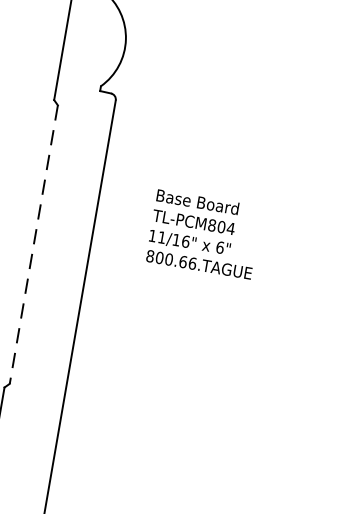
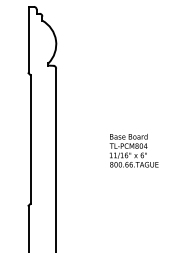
text: (202, 233) -> (133, 150), moved
line: (33, 244) -> (30, 139), dashed -> solid

